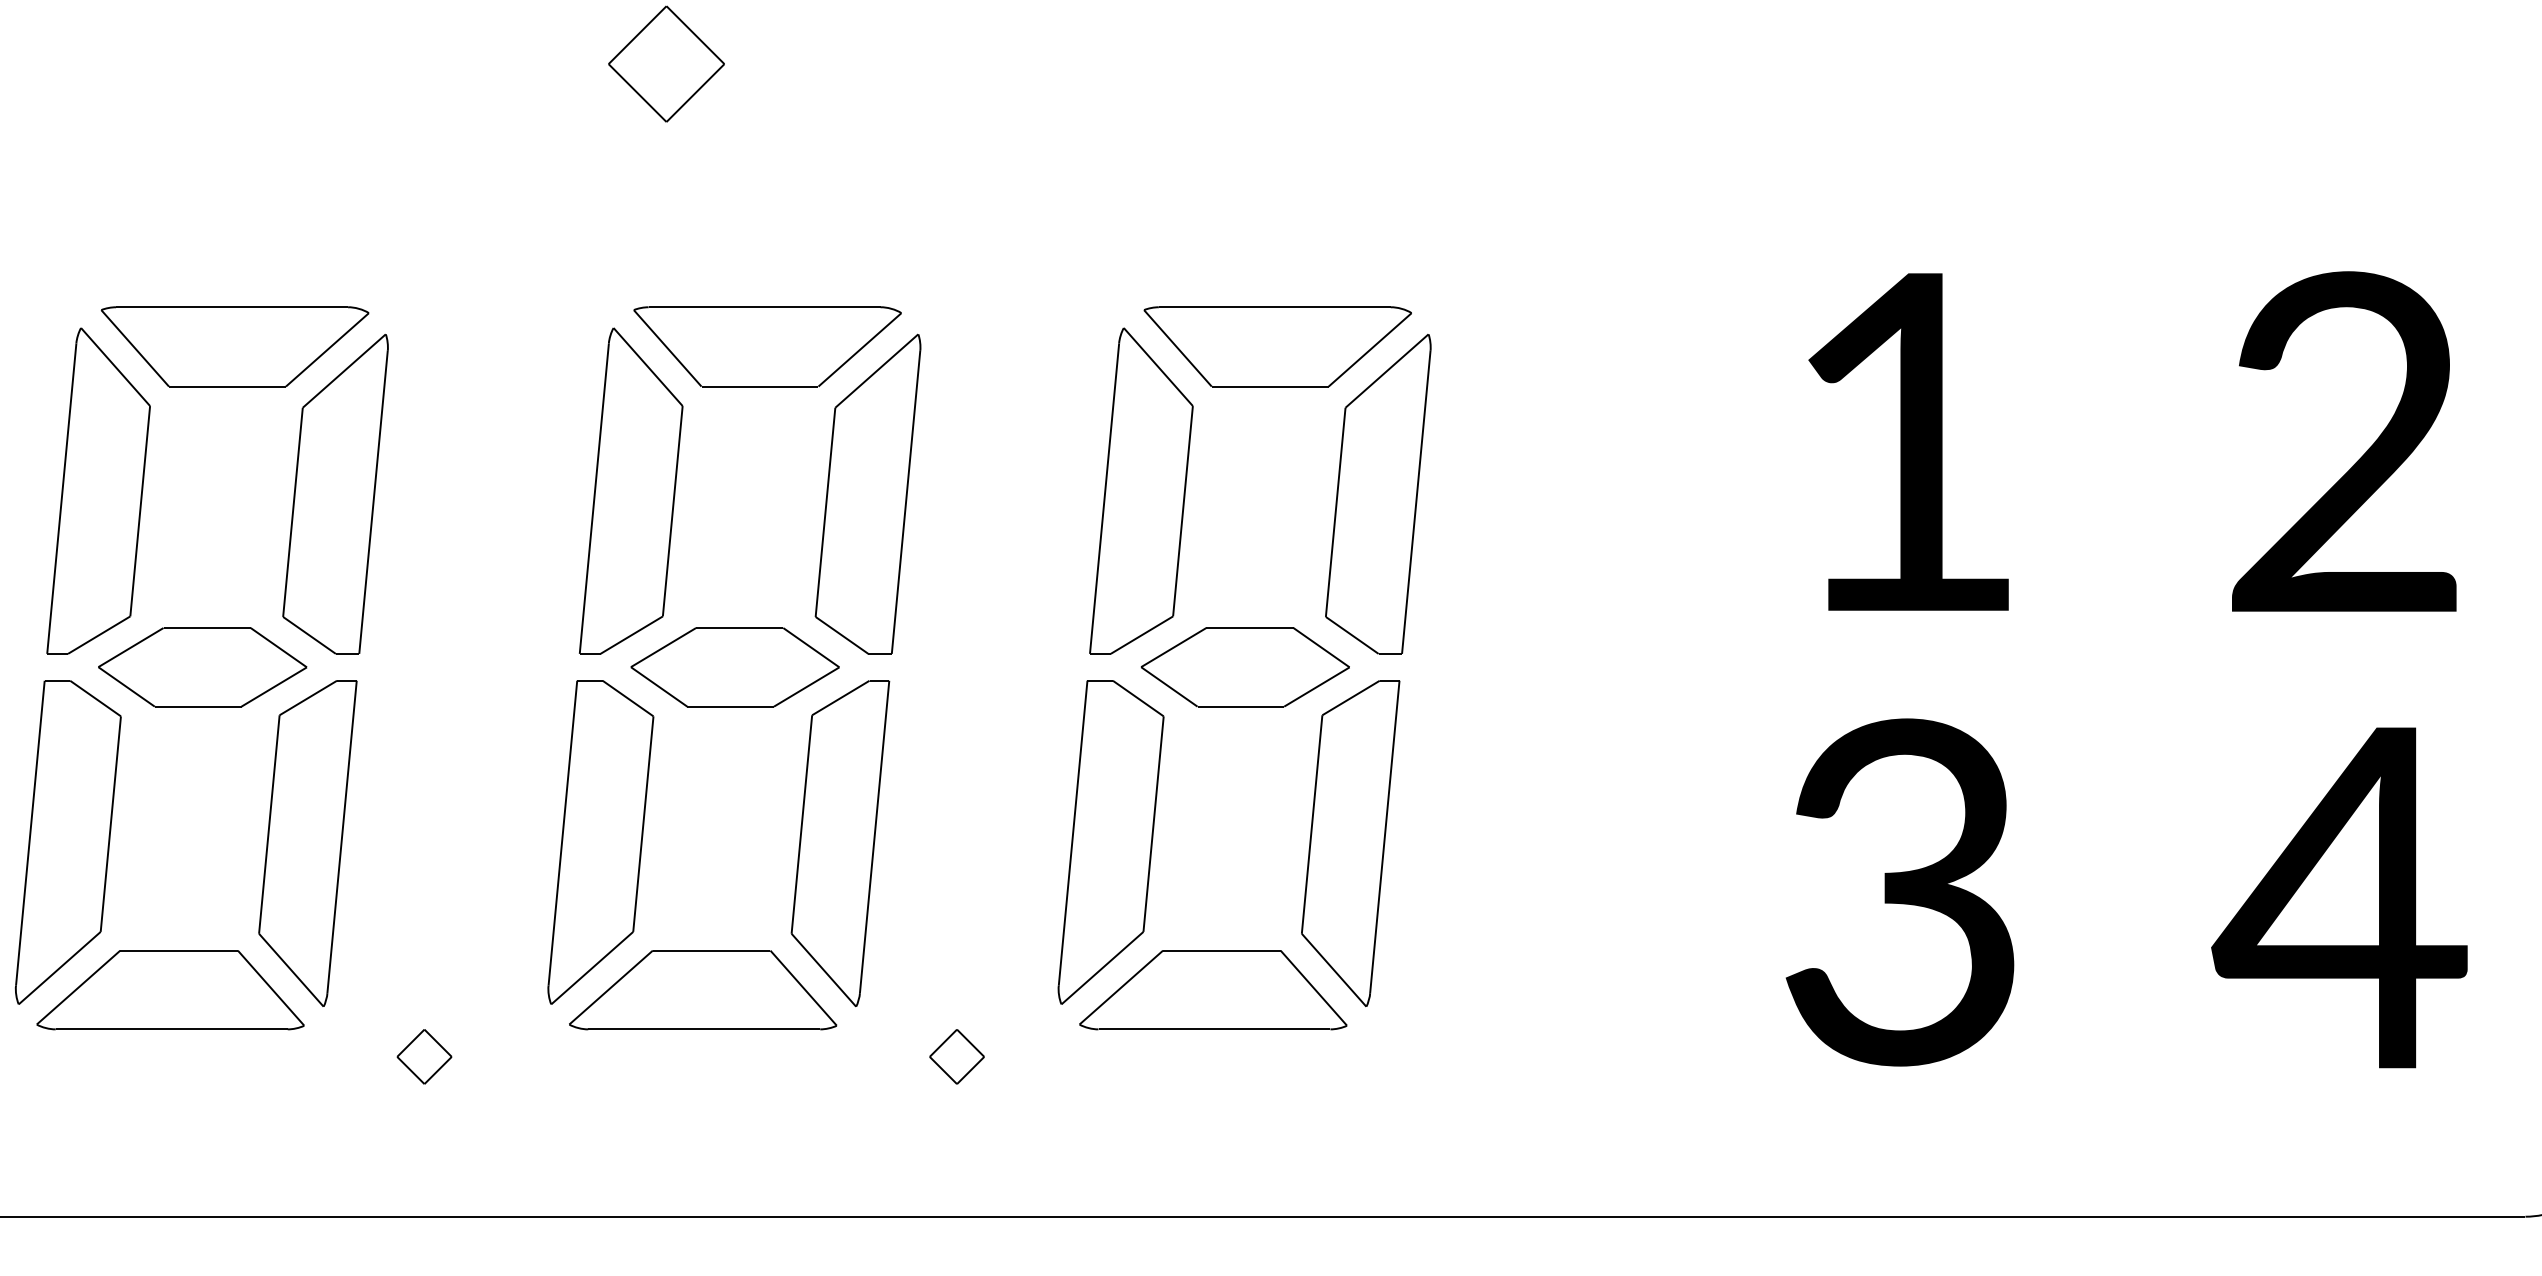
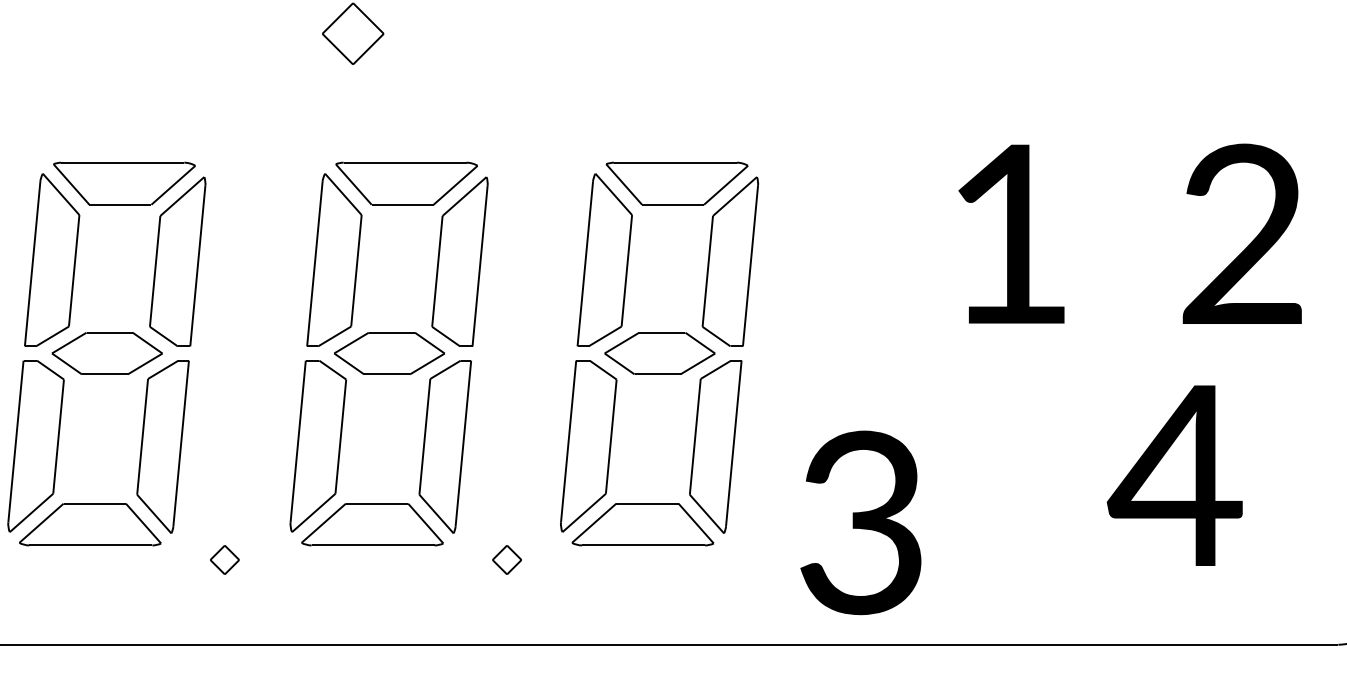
text: (1899, 891) -> (860, 522), moved
text: (2338, 897) -> (1174, 475), moved

